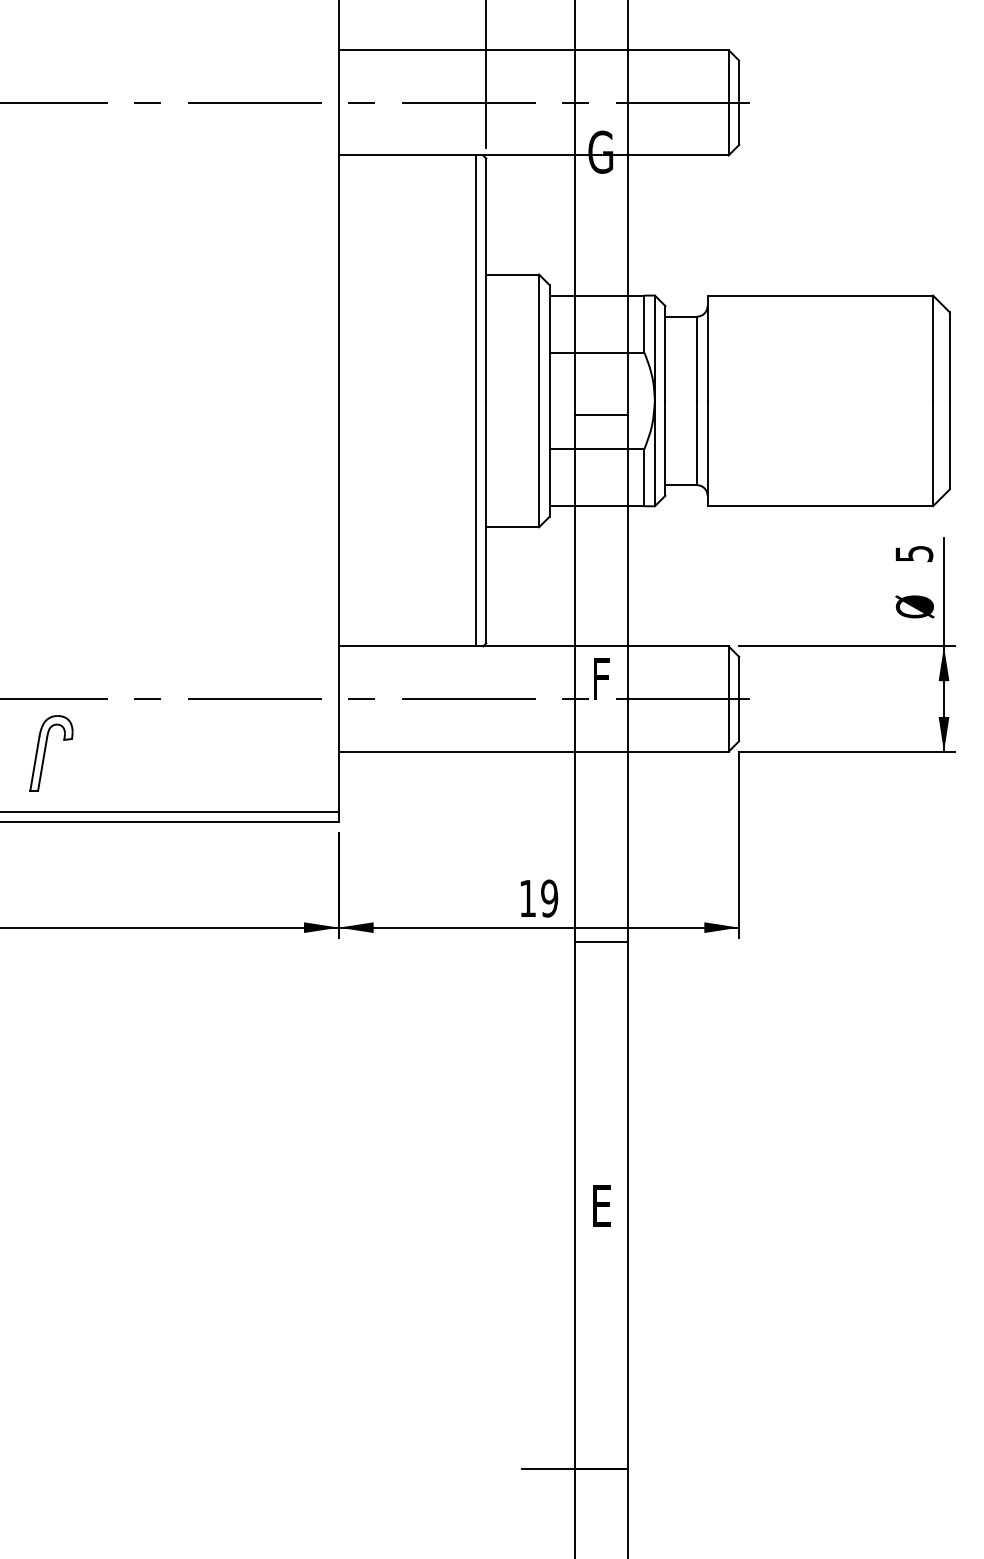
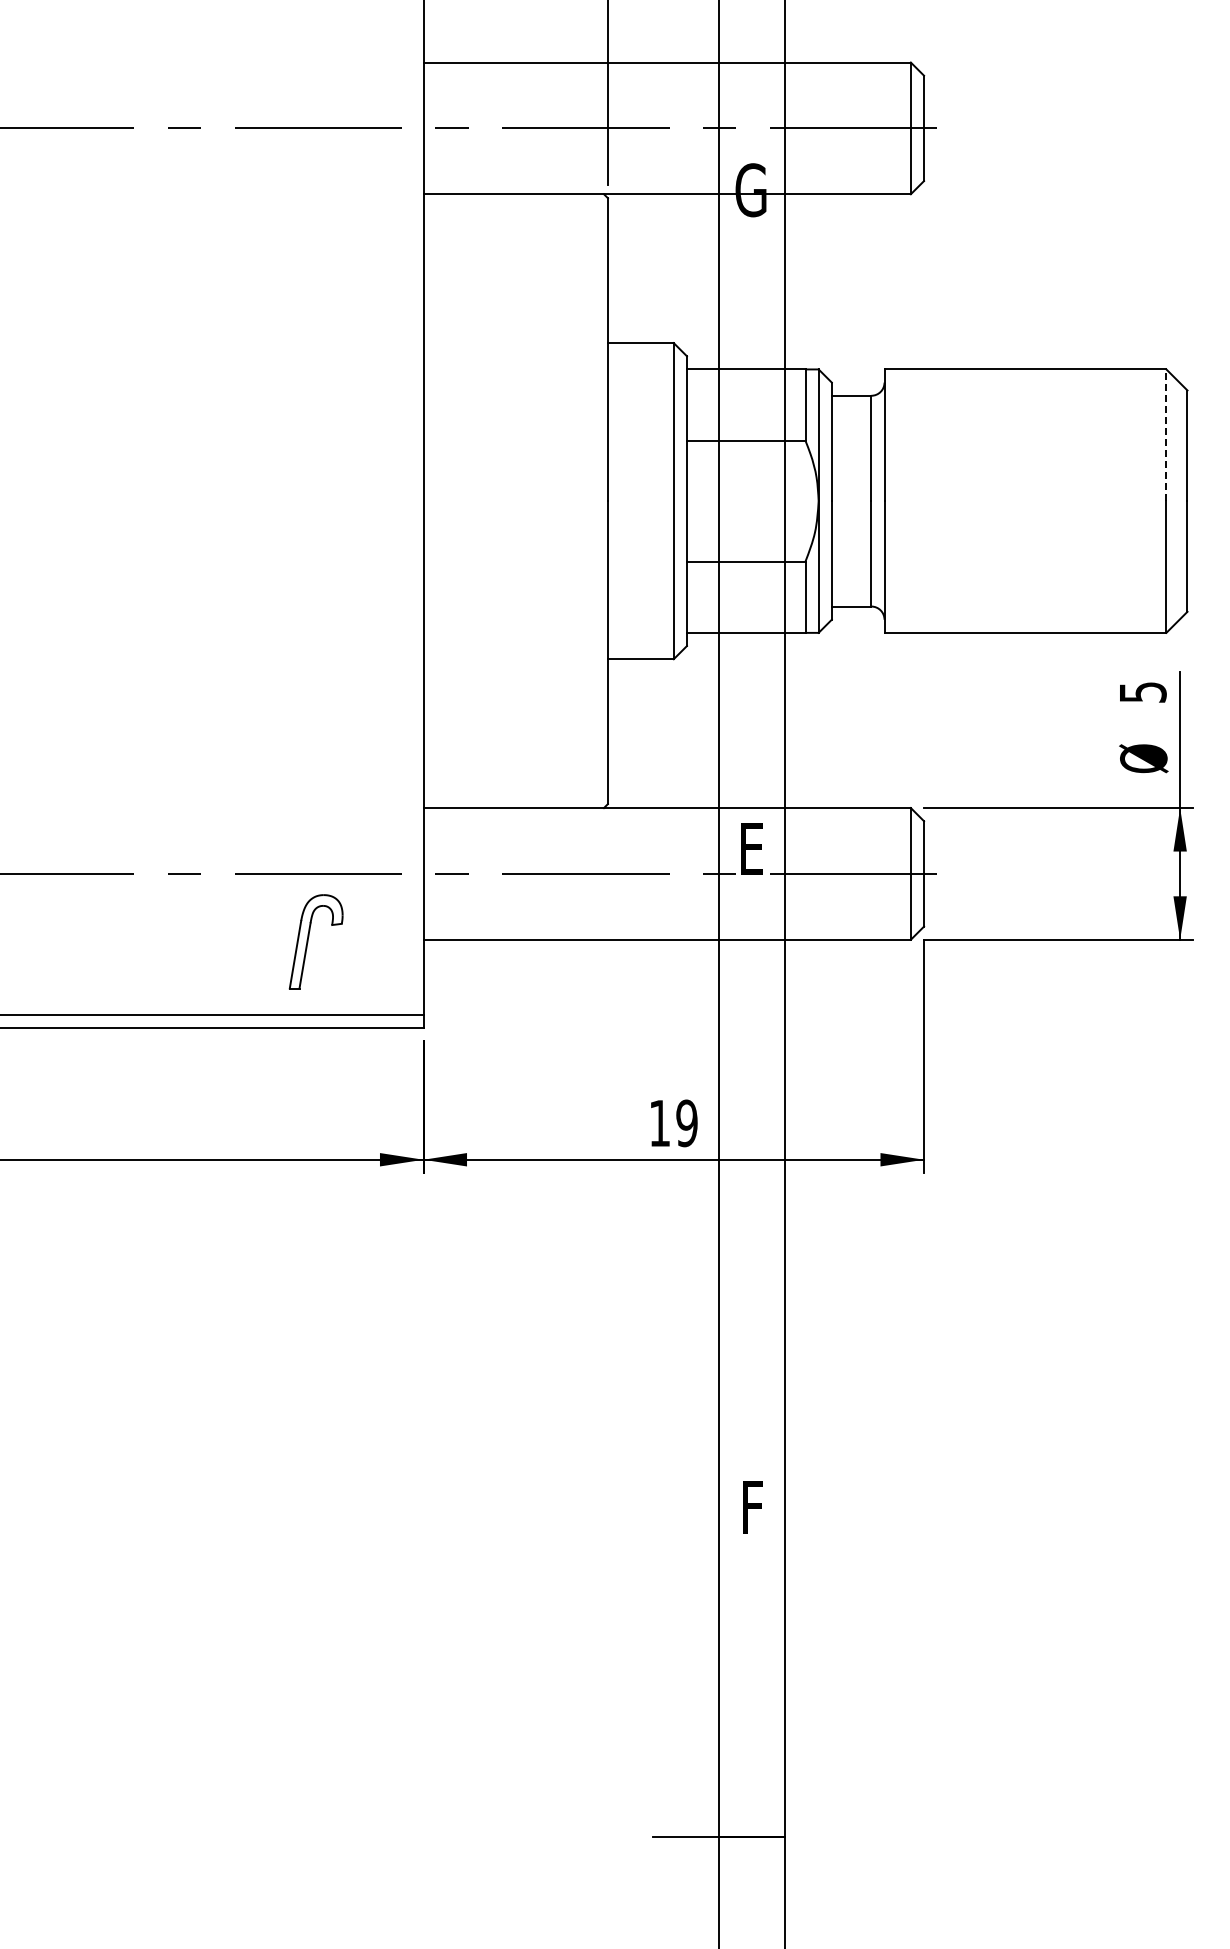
line: (933, 348) -> (1166, 435), solid -> dashed
line: (475, 401) -> (594, 501), removed
line: (601, 415) -> (751, 519), removed
text: (601, 678) -> (751, 848), F -> E
part: (45, 753) -> (308, 941), moved
line: (601, 941) -> (751, 1177), removed
text: (601, 1205) -> (752, 1507), E -> F

